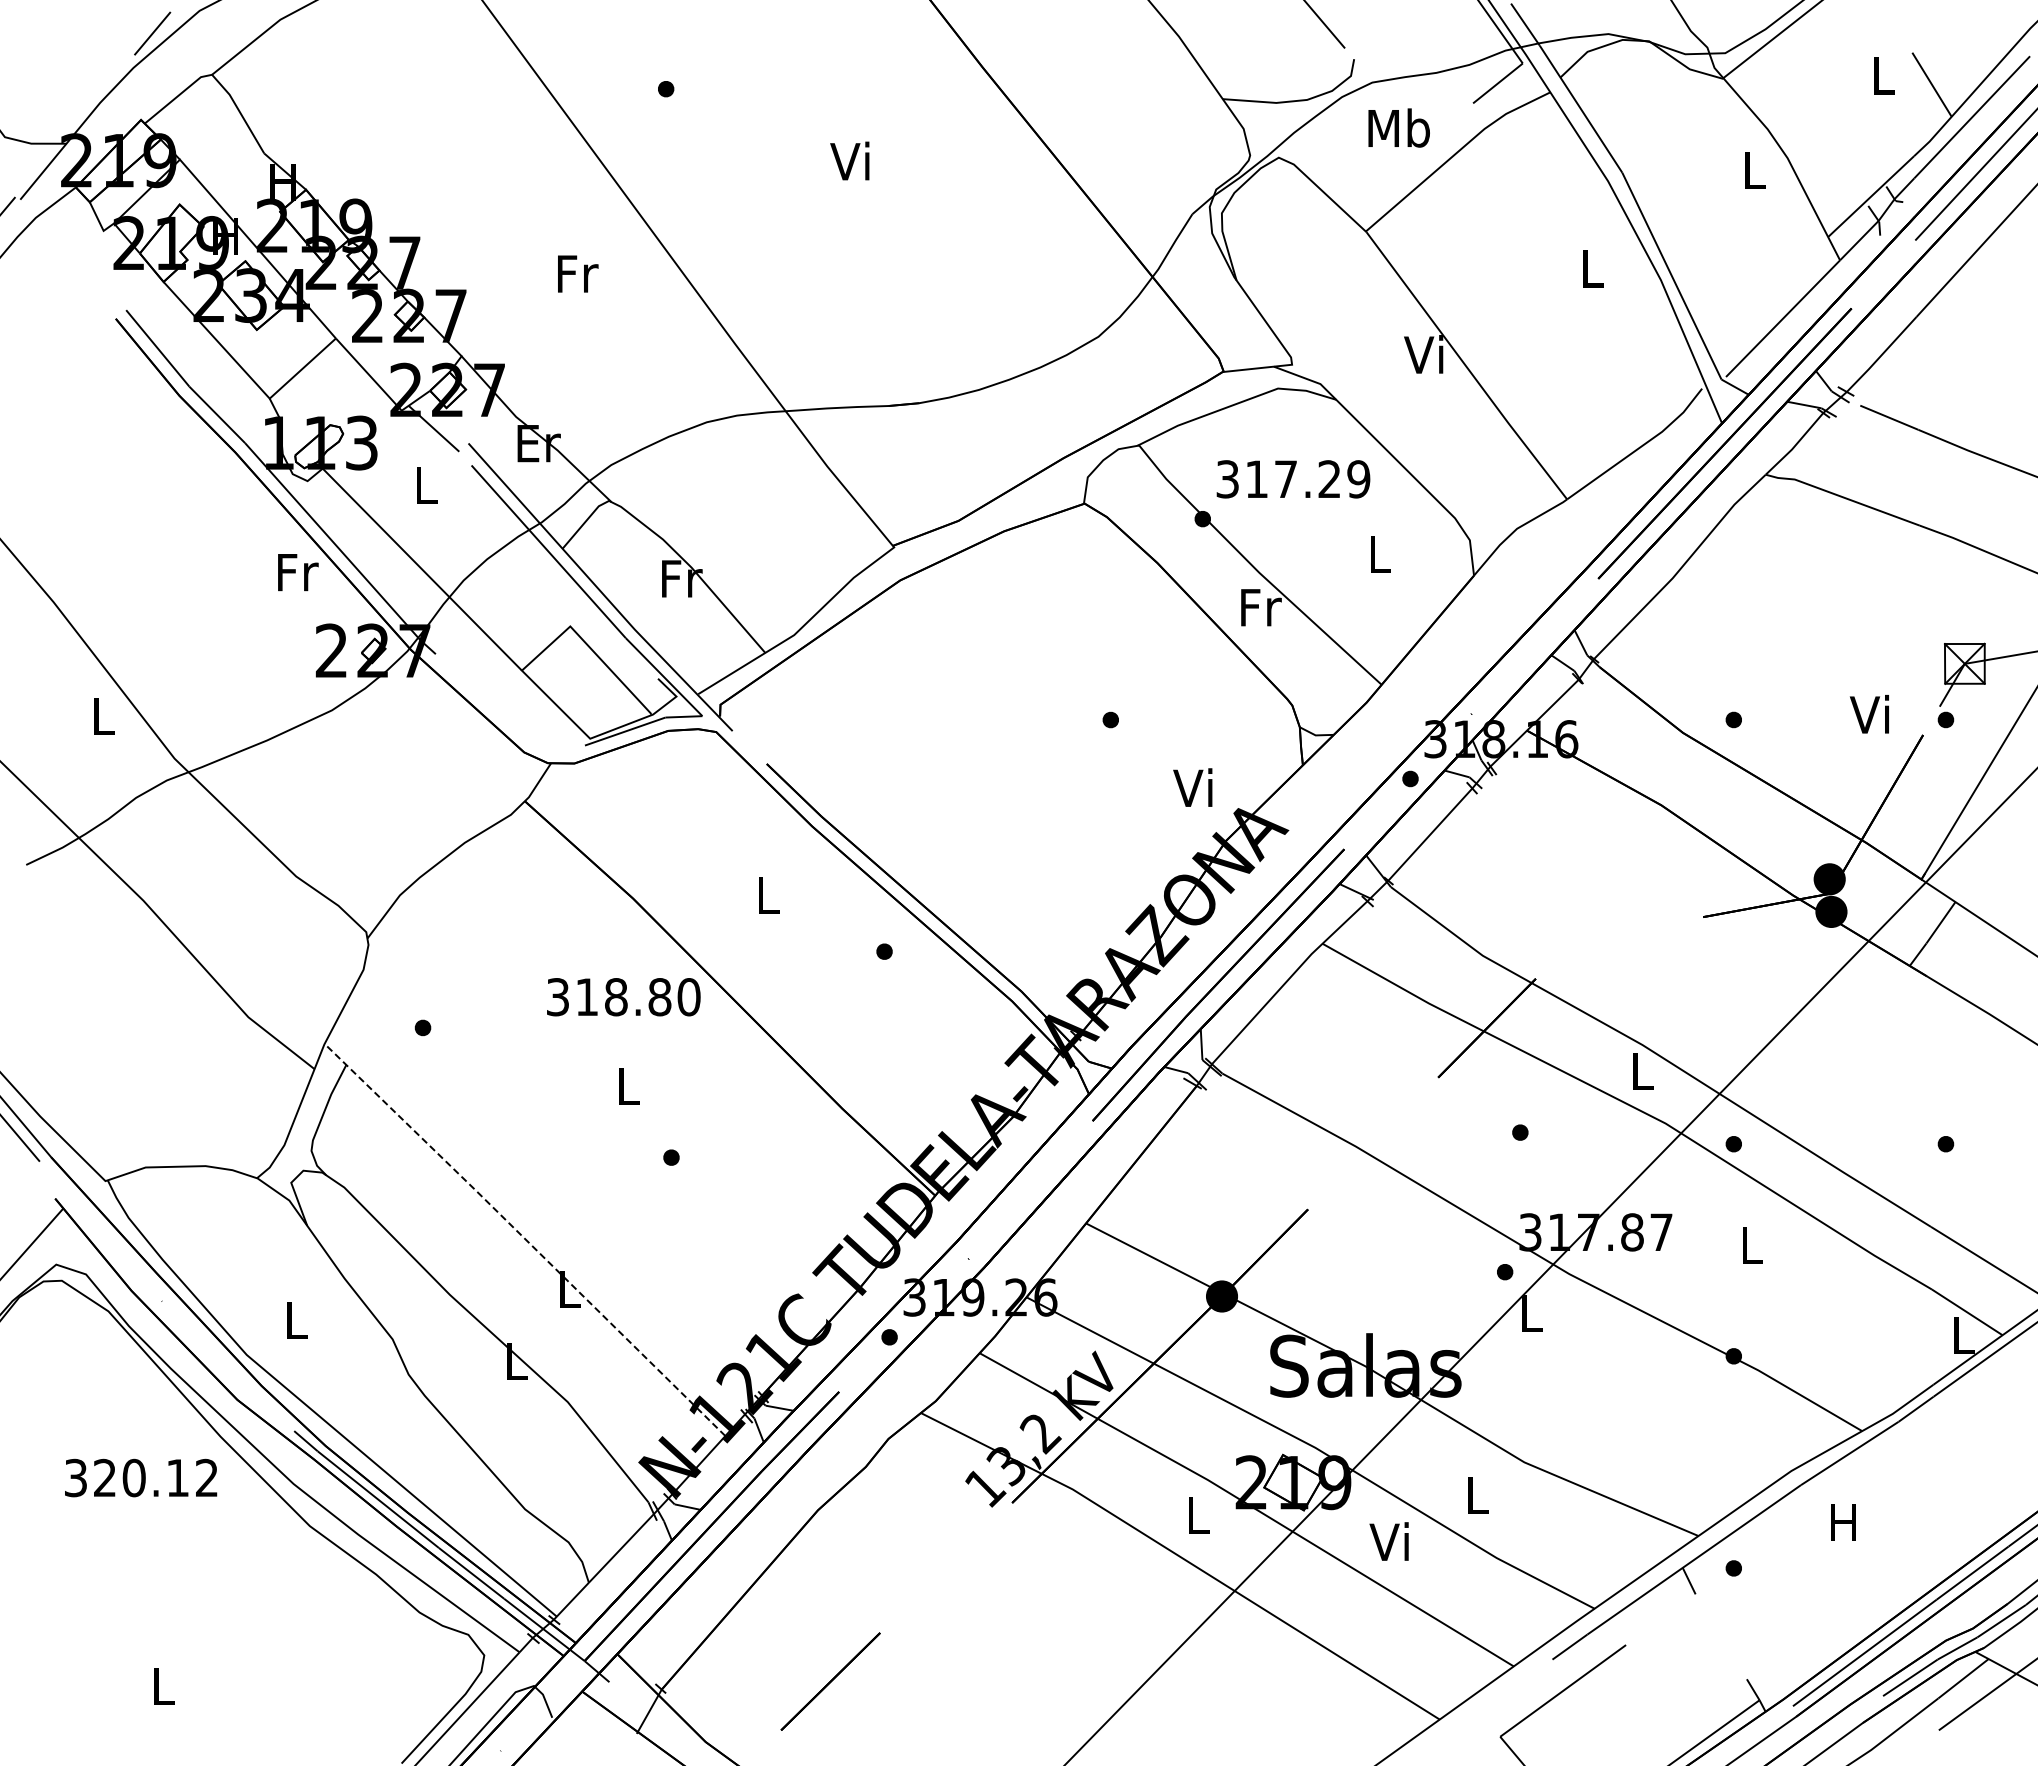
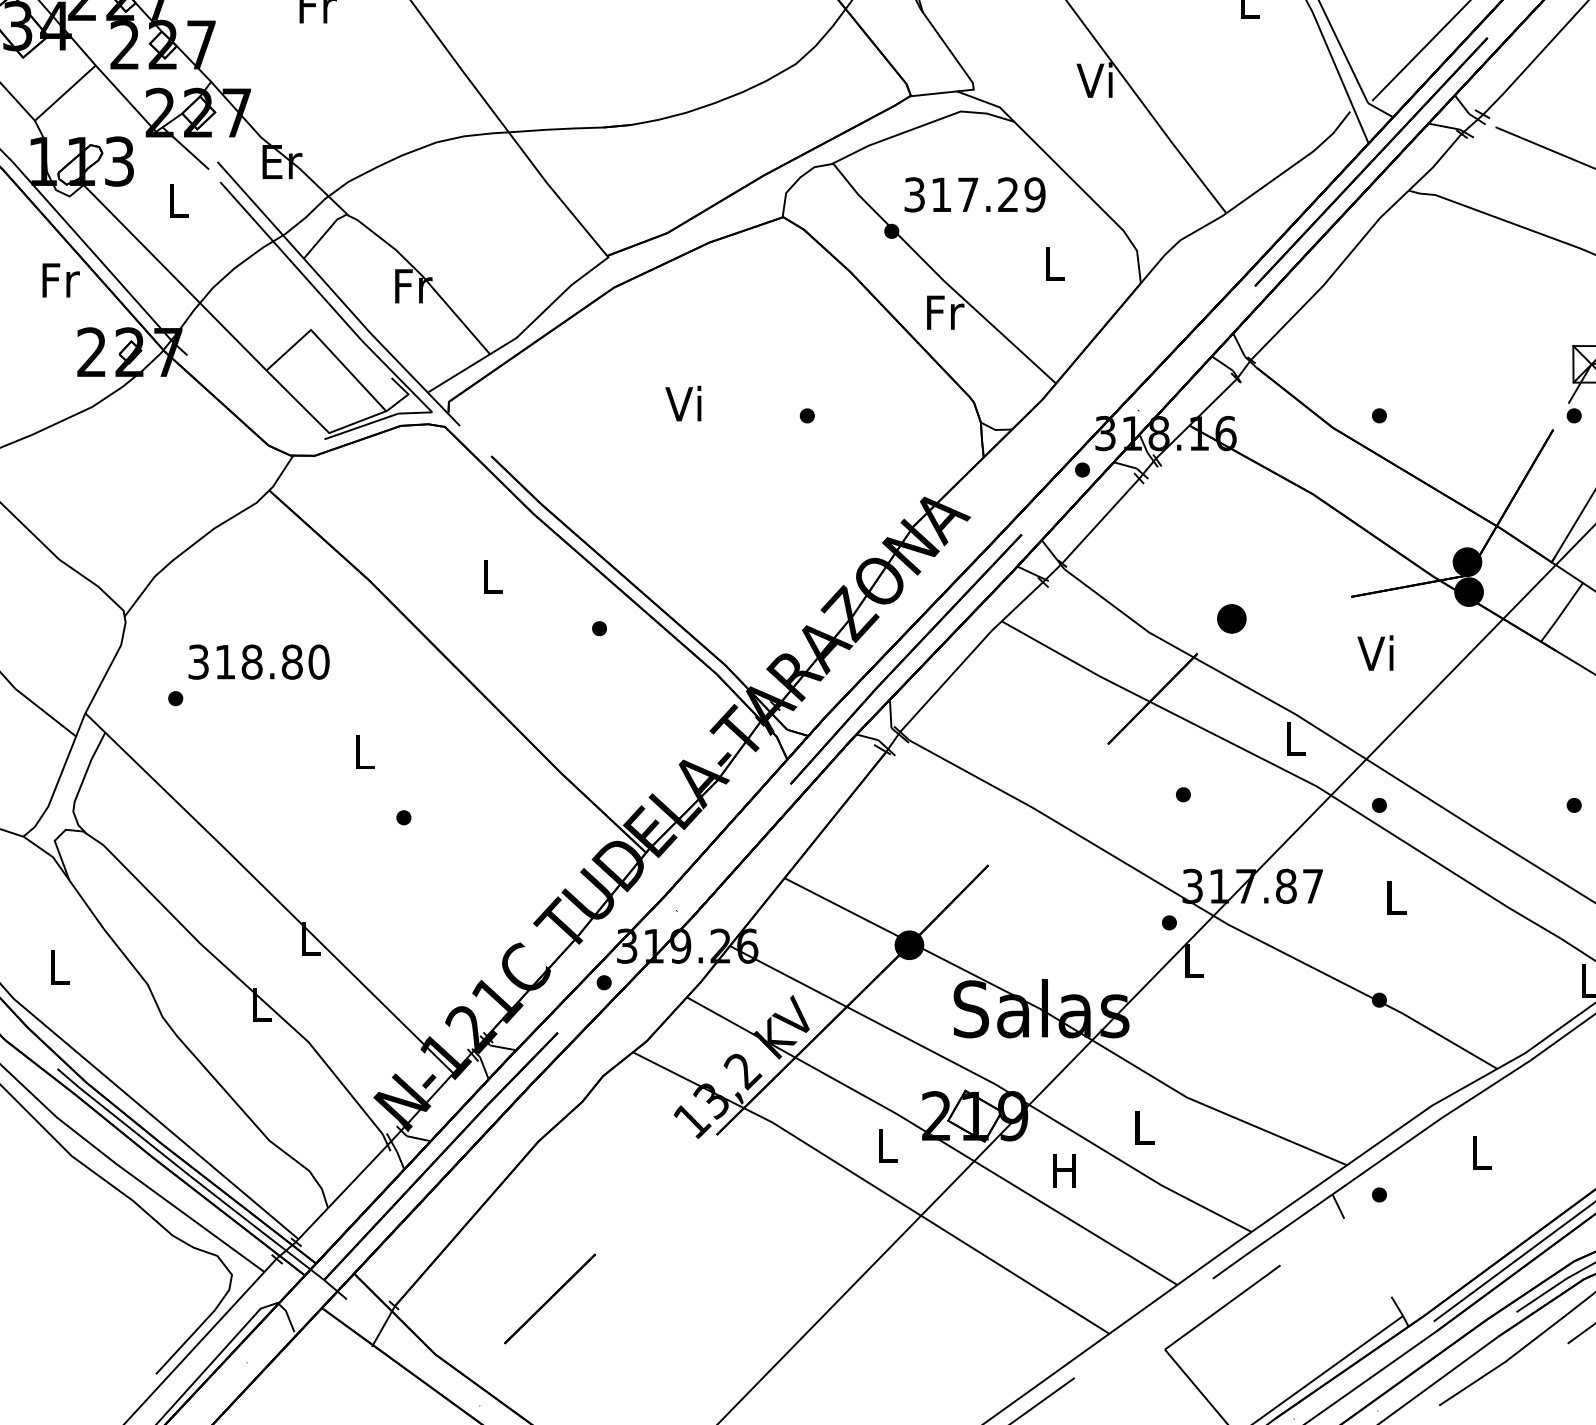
text: (1868, 714) -> (1374, 653), moved
text: (1192, 787) -> (683, 403), moved
part: (1573, 941) -> (1232, 619), added
text: (623, 997) -> (258, 662), moved
line: (524, 1238) -> (268, 892), dashed -> solid
text: (1843, 1522) -> (1480, 1152), H -> L
text: (1388, 1541) -> (1062, 1170), Vi -> H

